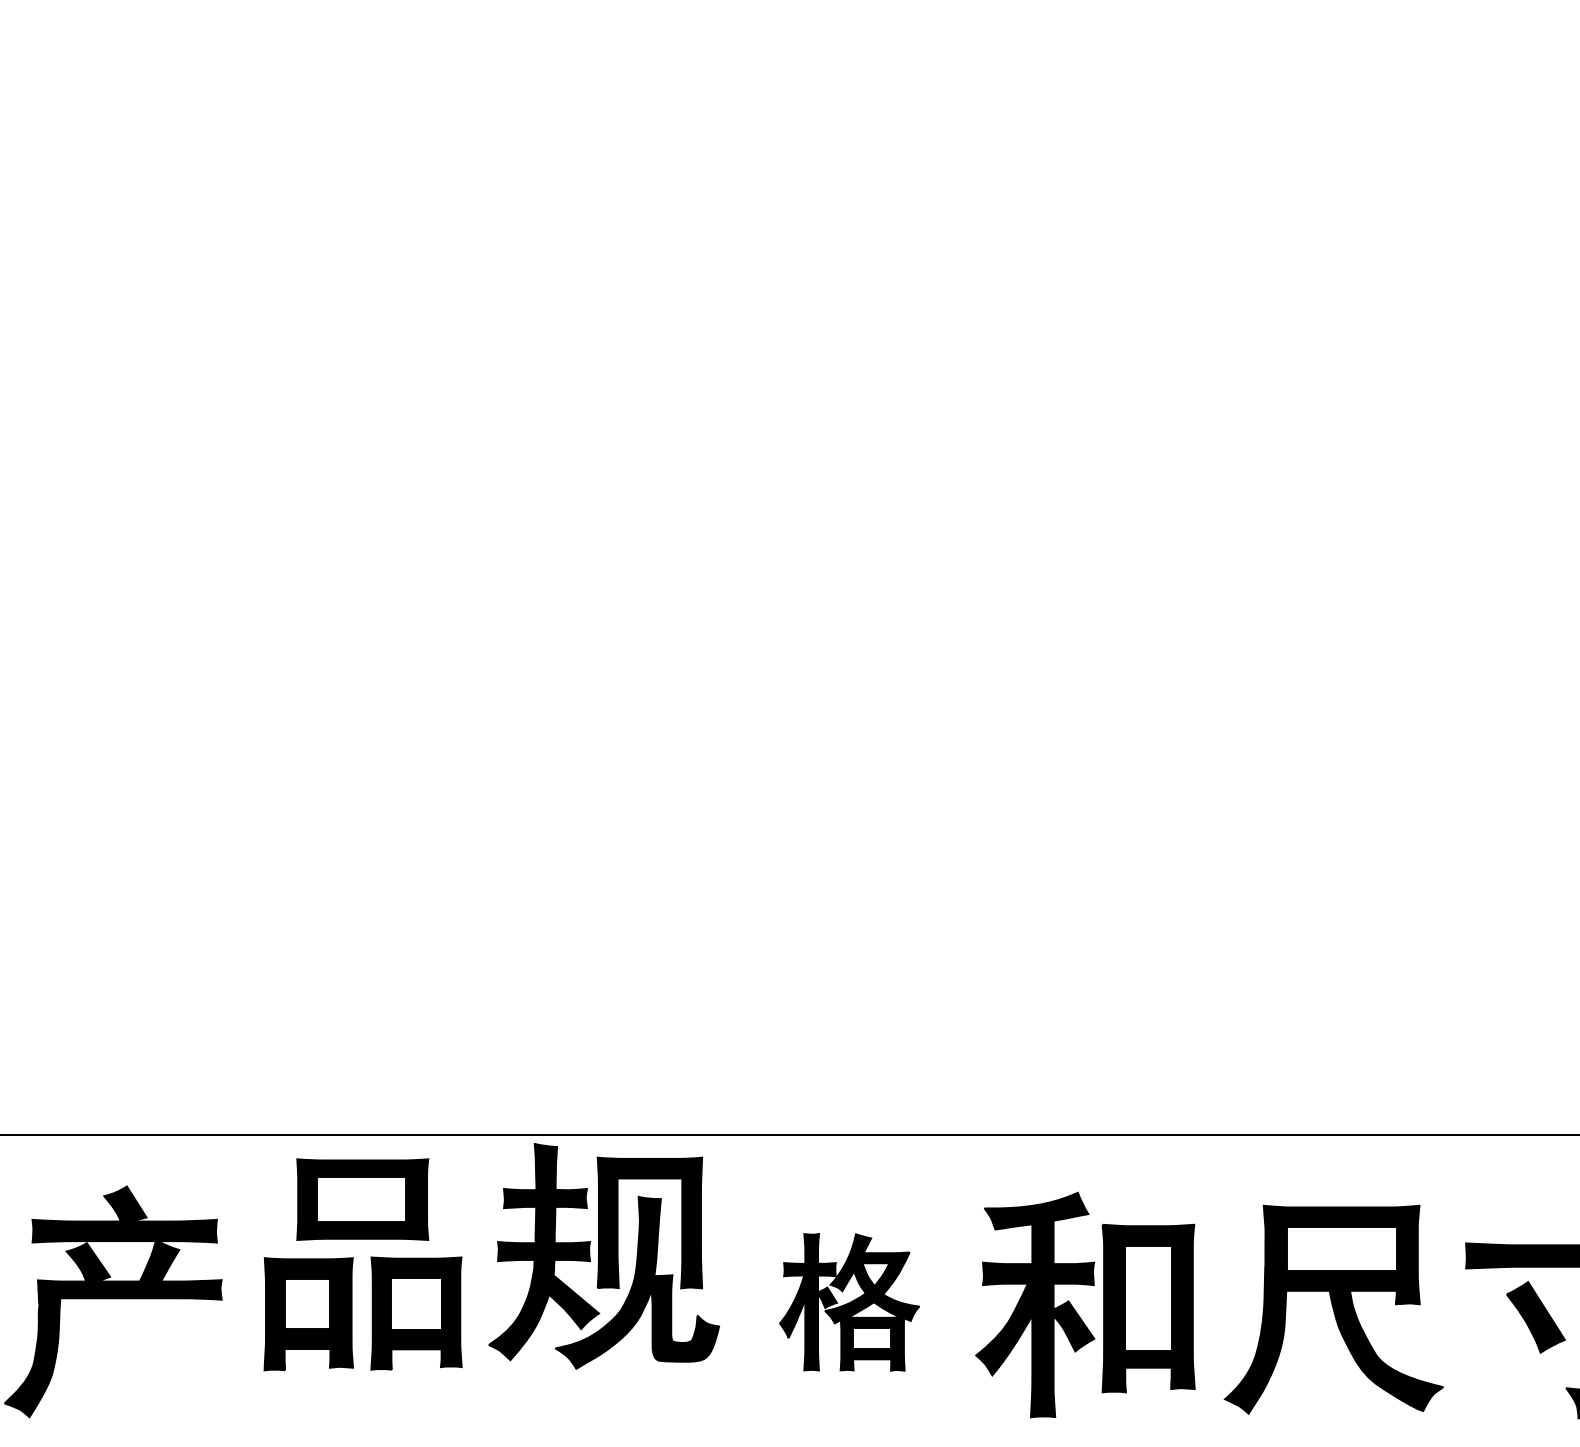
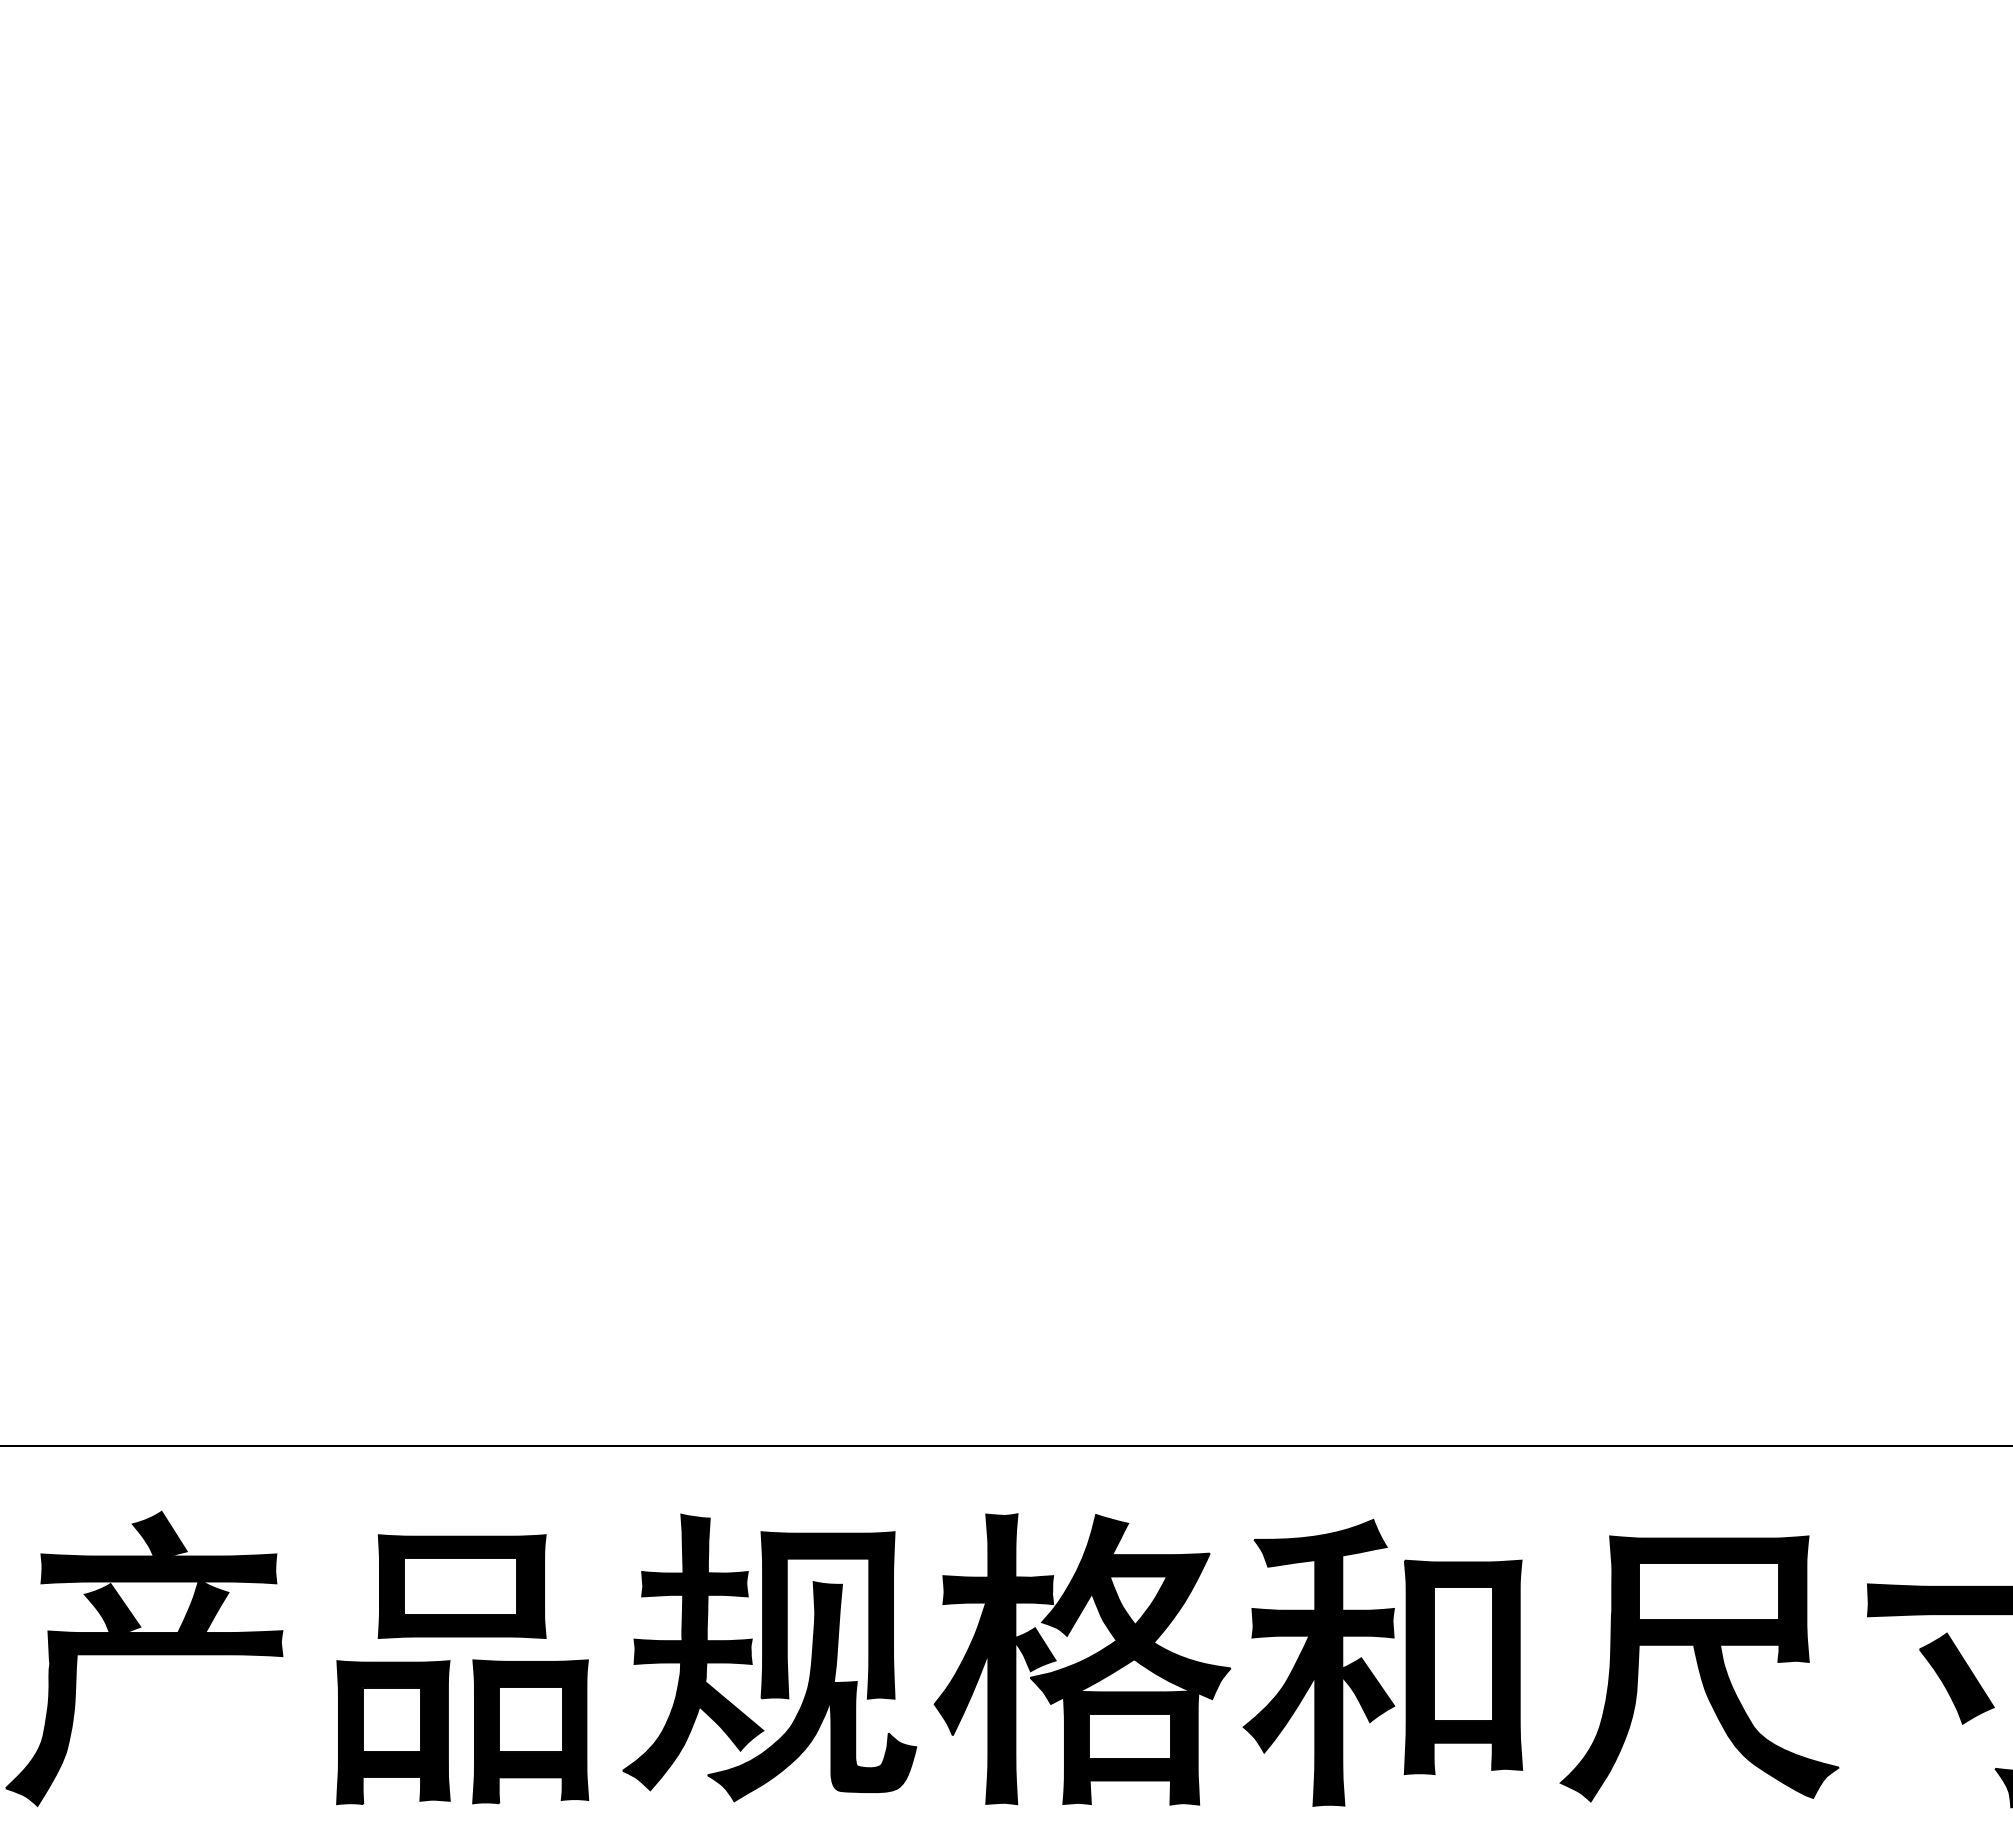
part: (603, 1256) -> (769, 1657), moved
part: (370, 1261) -> (472, 1665), moved
part: (849, 1302) -> (1082, 1659), size x1.67

